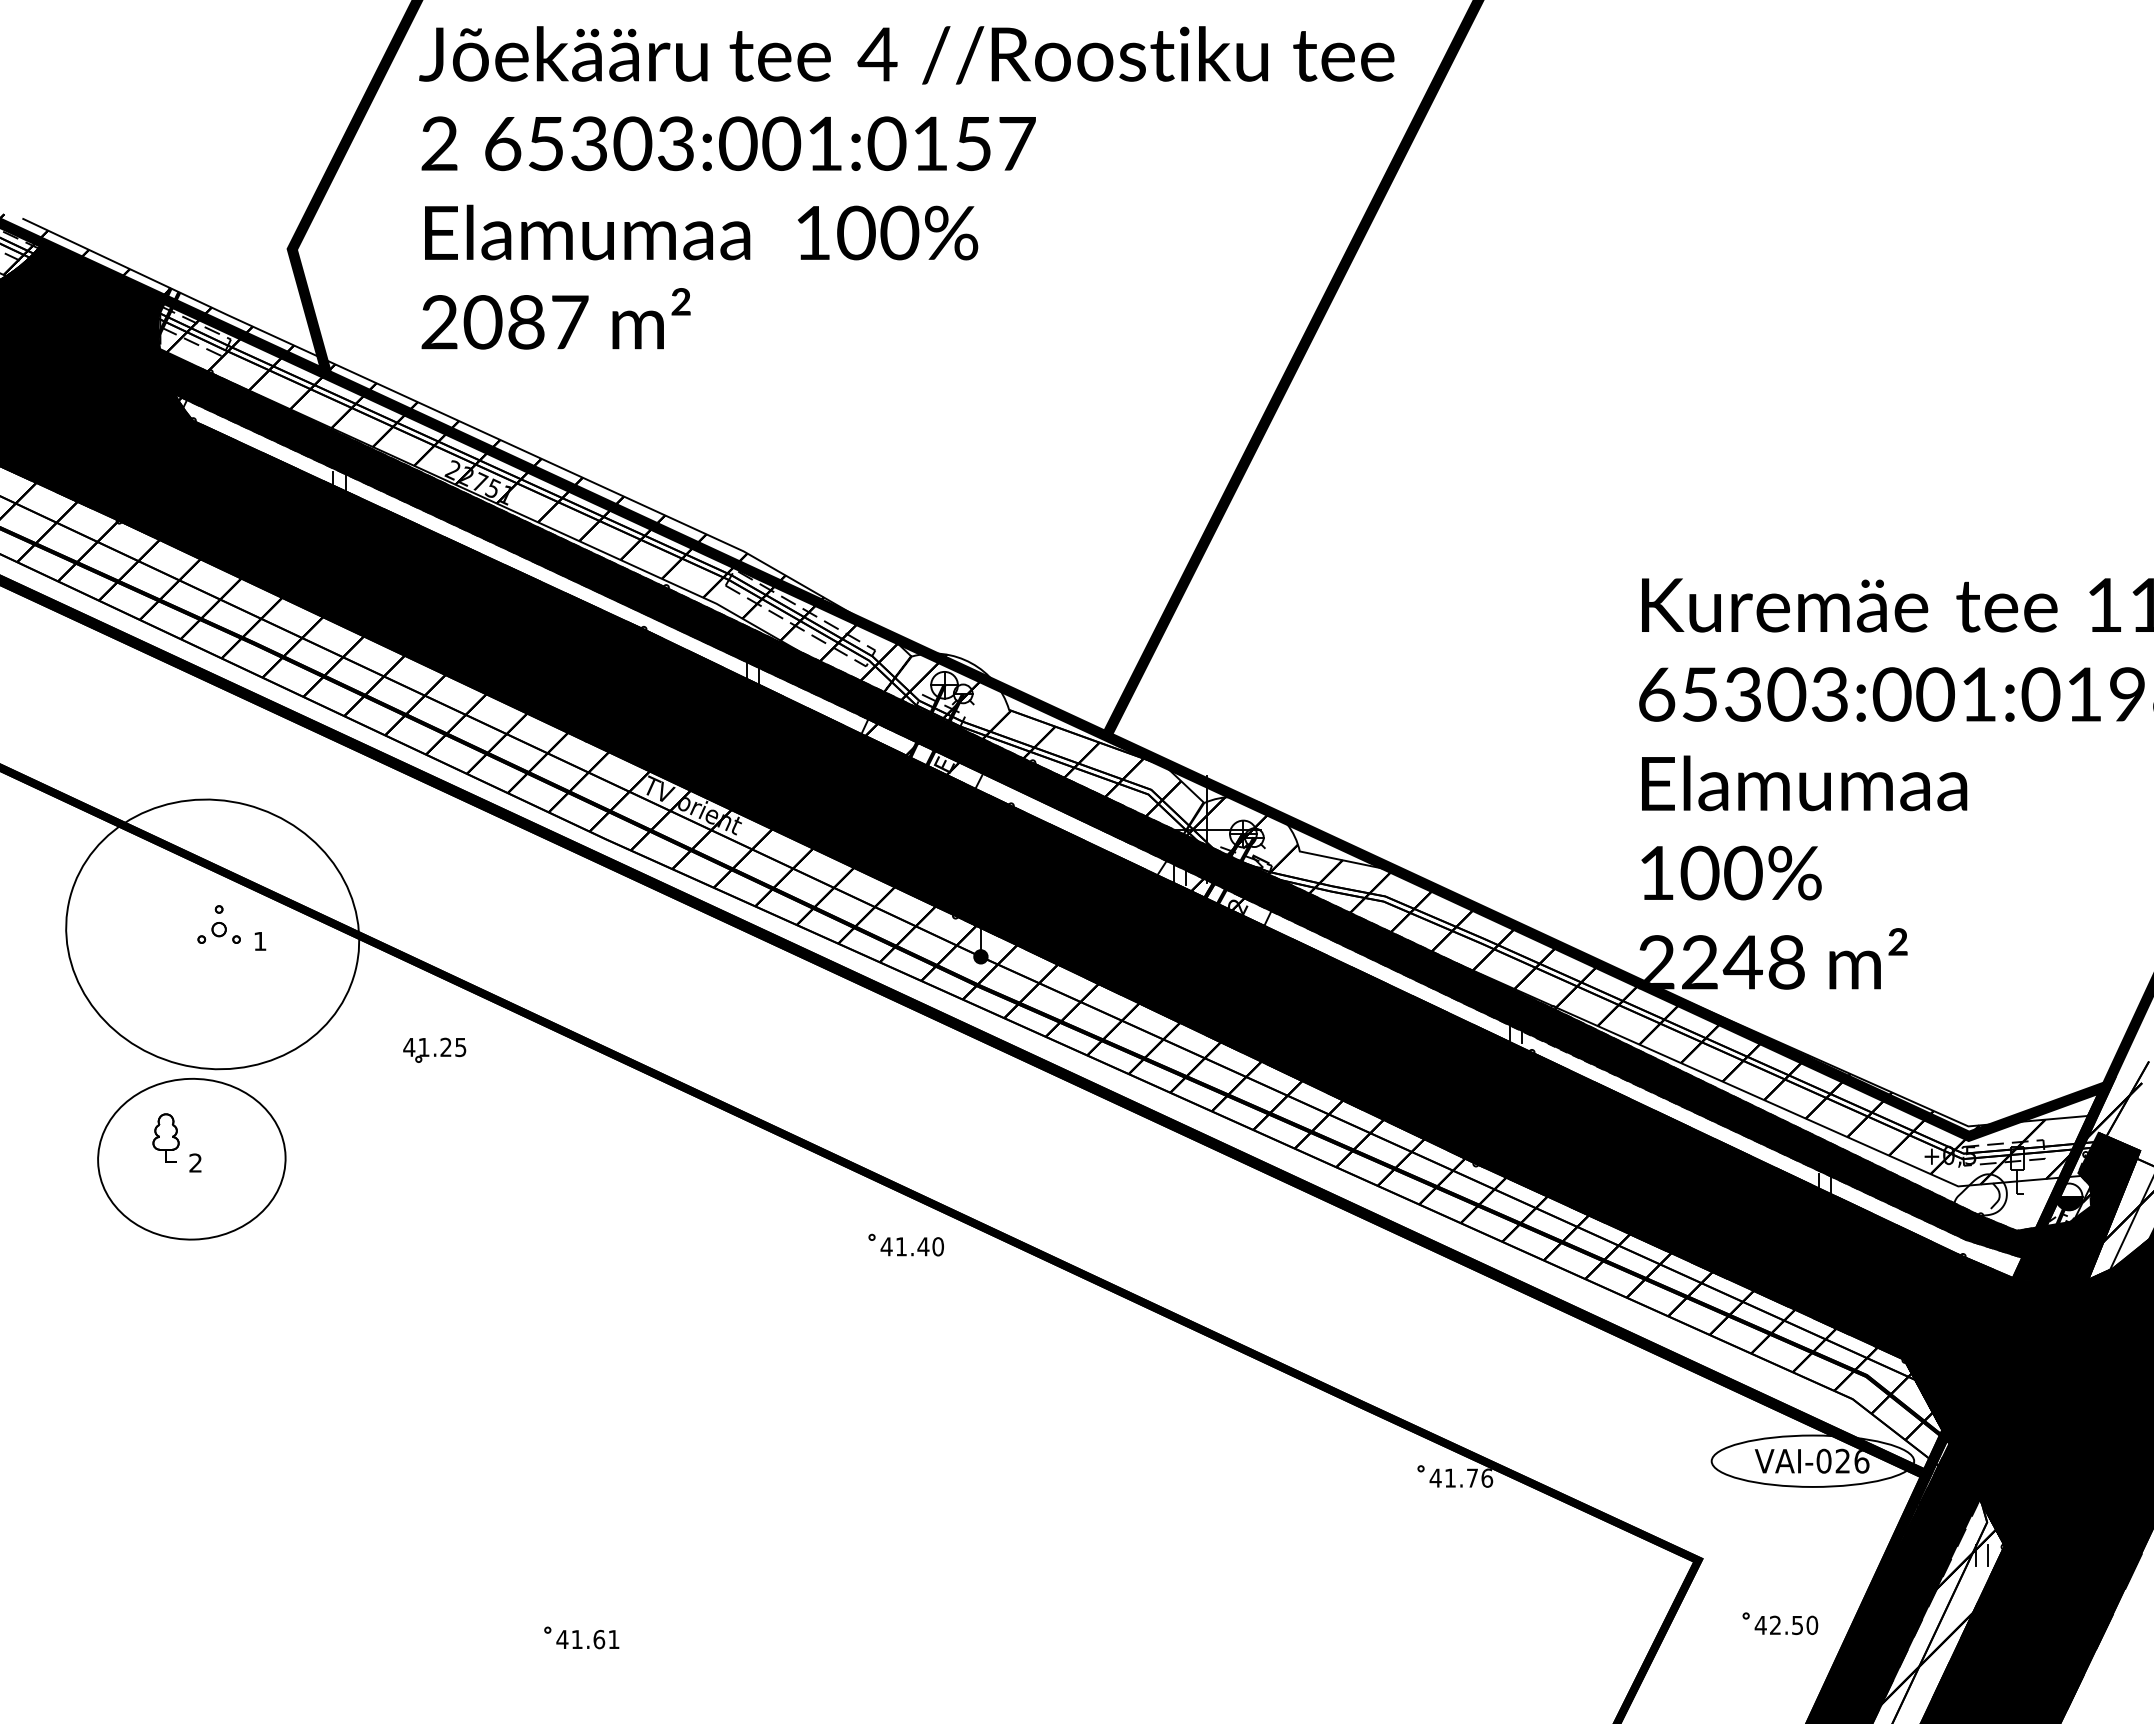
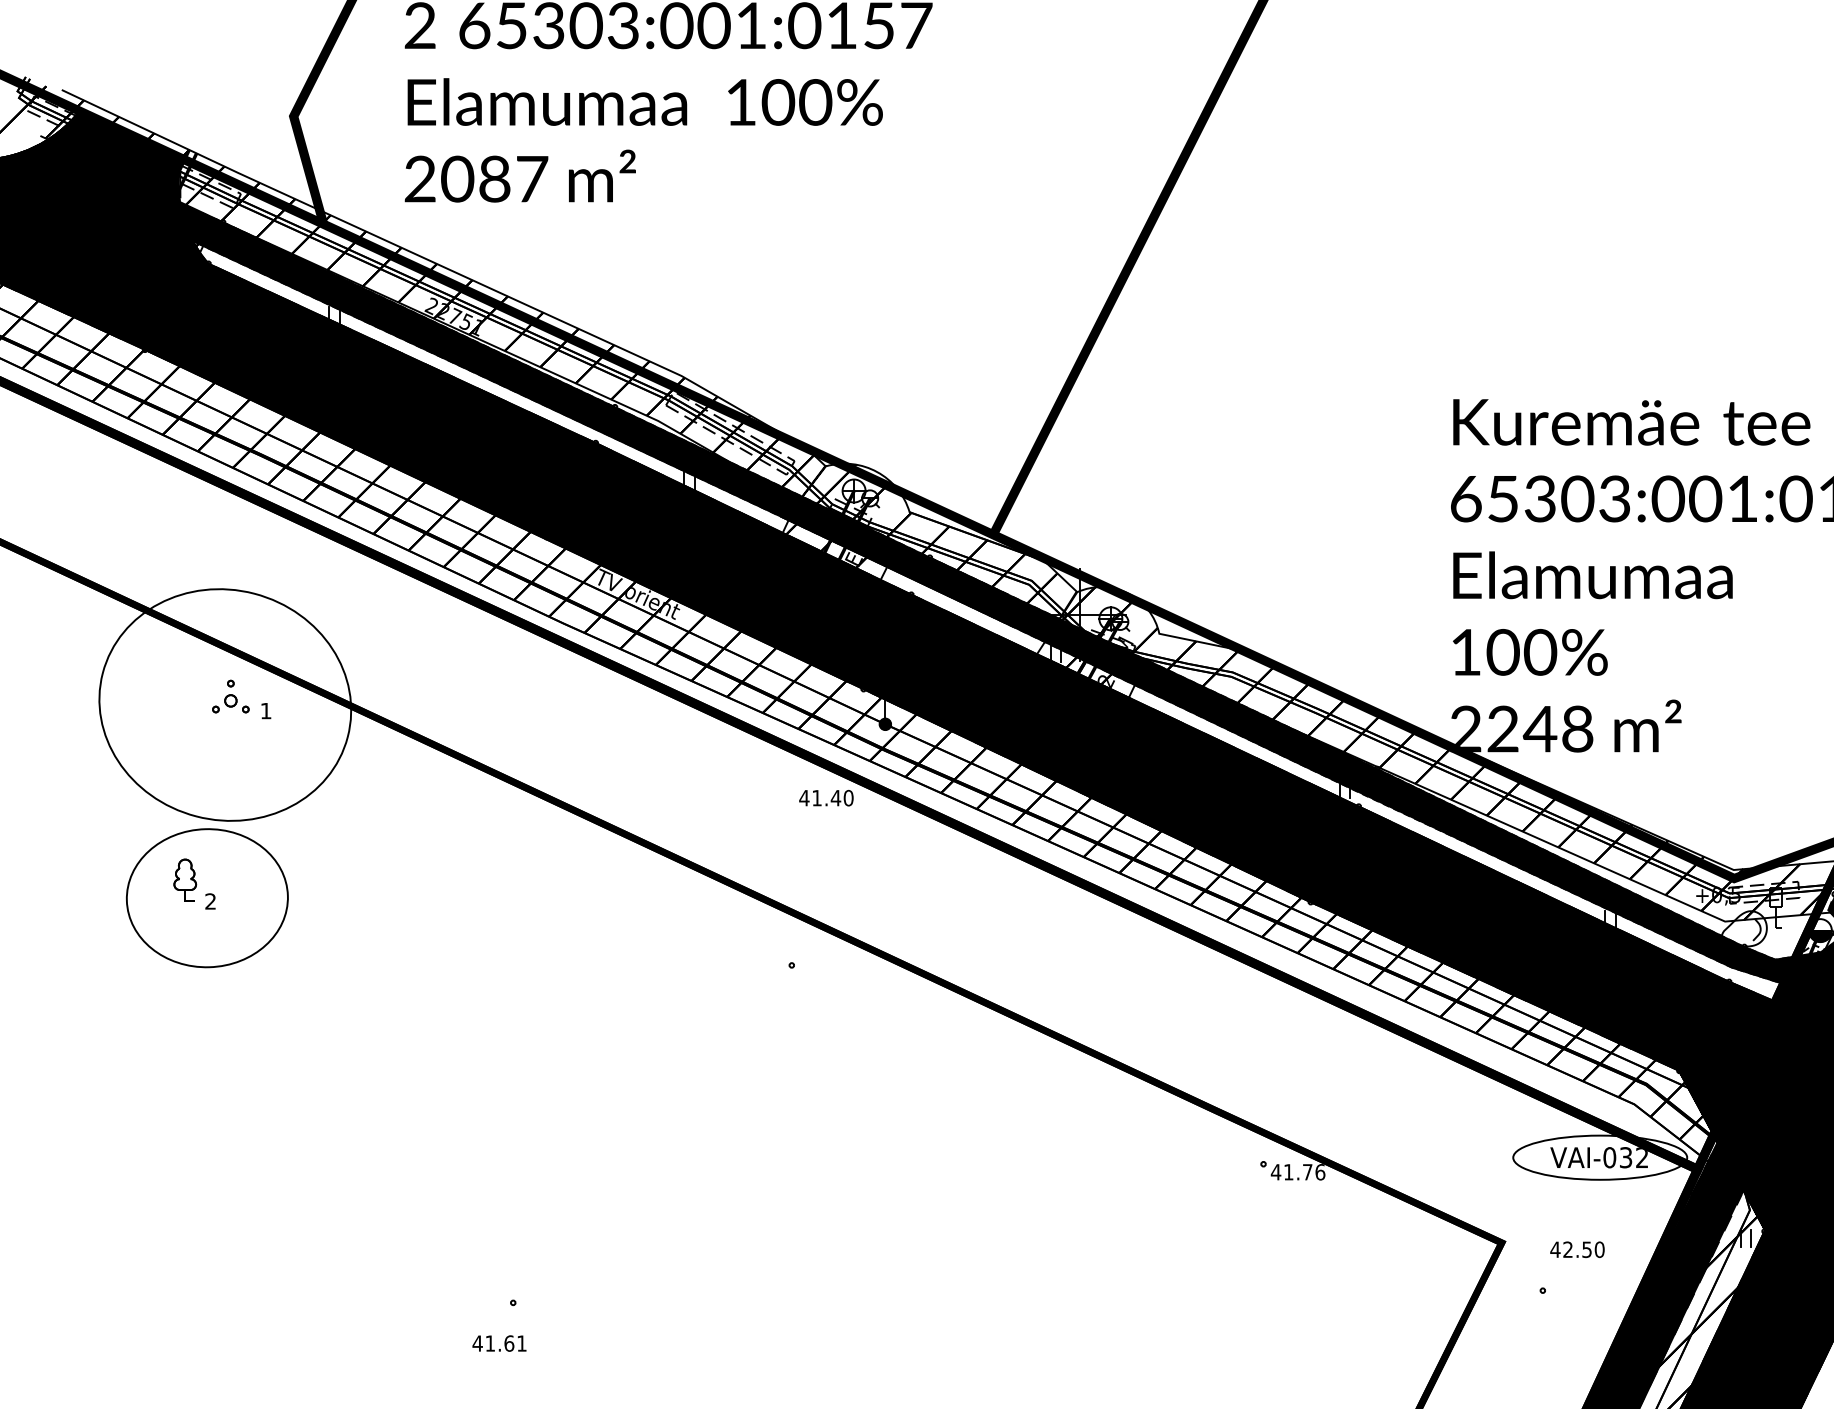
part: (434, 1049) -> (415, 803), removed
text: (911, 1246) -> (825, 797), moved
text: (1852, 1461) -> (1634, 1157), VAI-026 -> VAI-032
text: (1786, 1624) -> (1577, 1249), moved
text: (587, 1639) -> (499, 1343), moved

